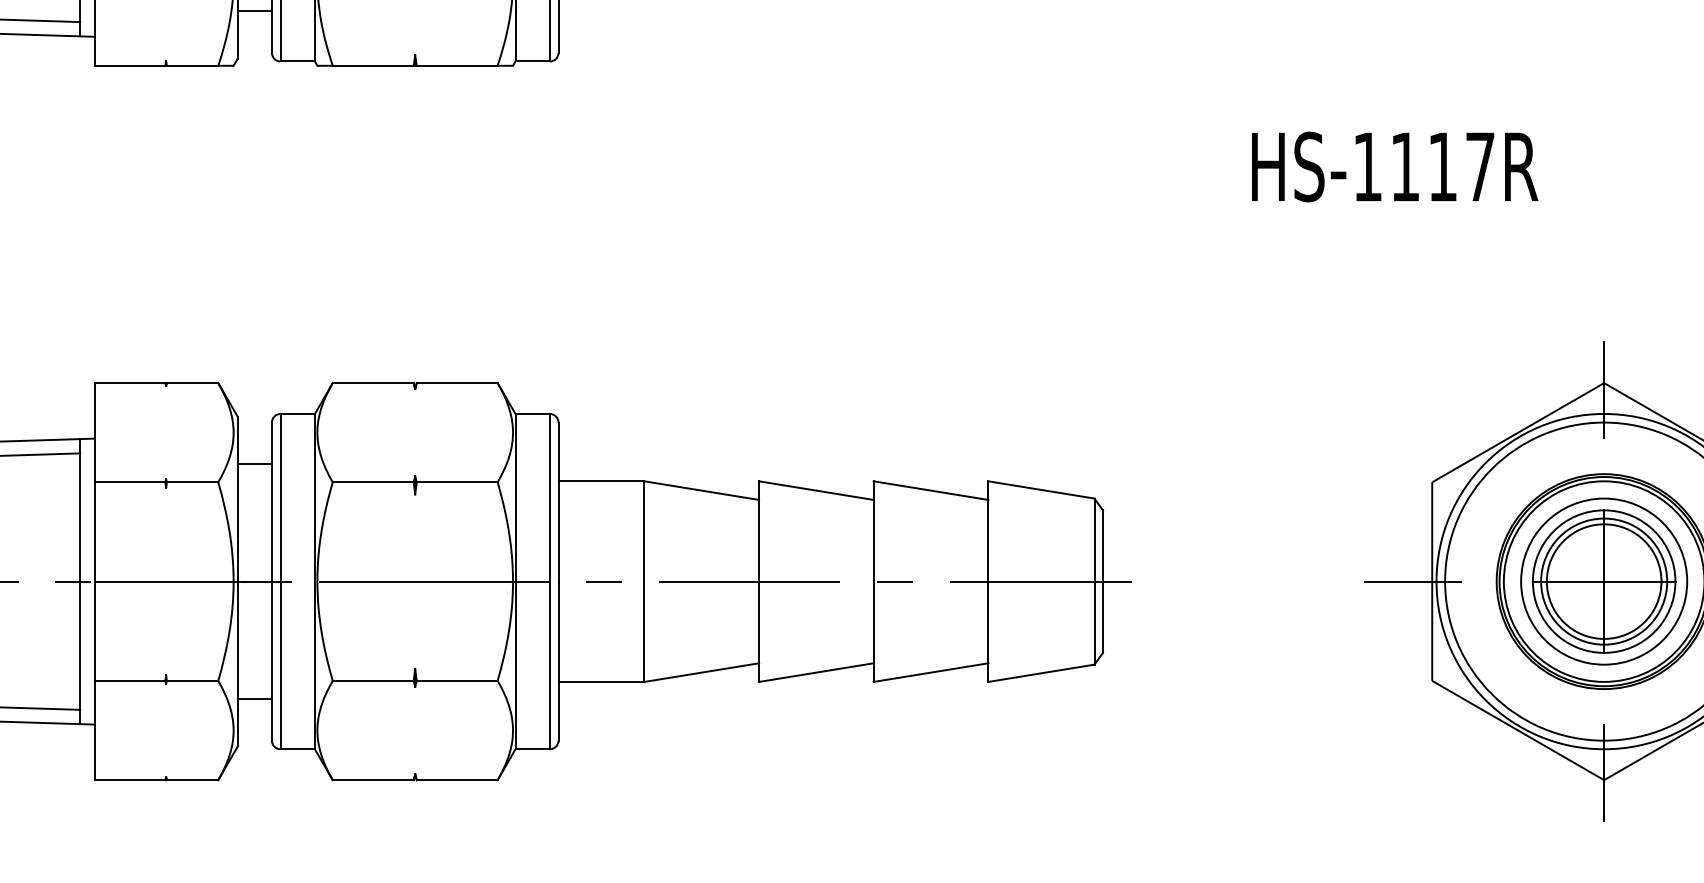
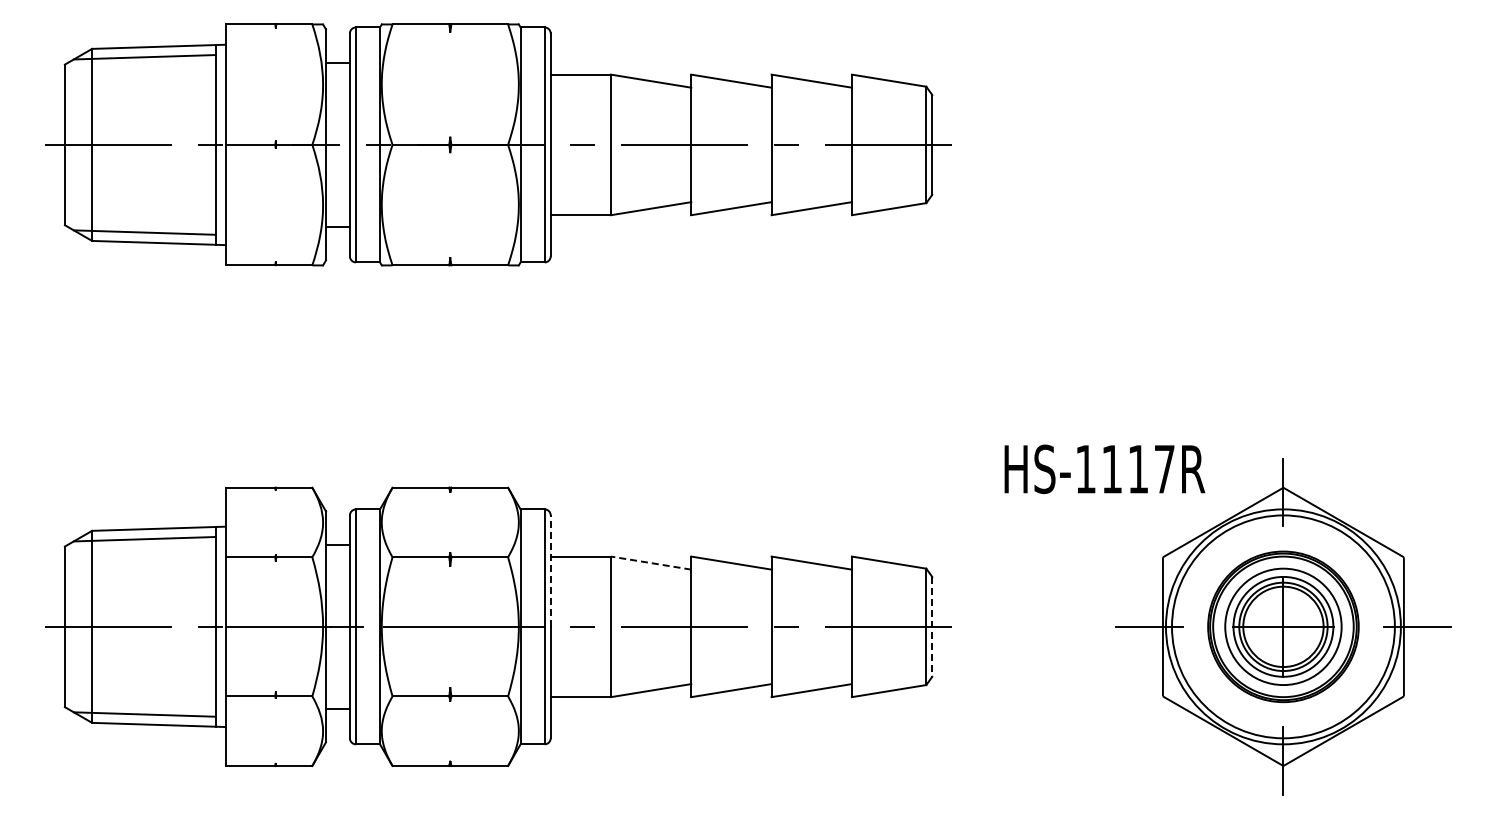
text: (1394, 167) -> (1104, 469), moved
line: (702, 491) -> (651, 563), solid -> dashed
line: (558, 502) -> (550, 571), solid -> dashed
line: (1103, 581) -> (932, 626), solid -> dashed

